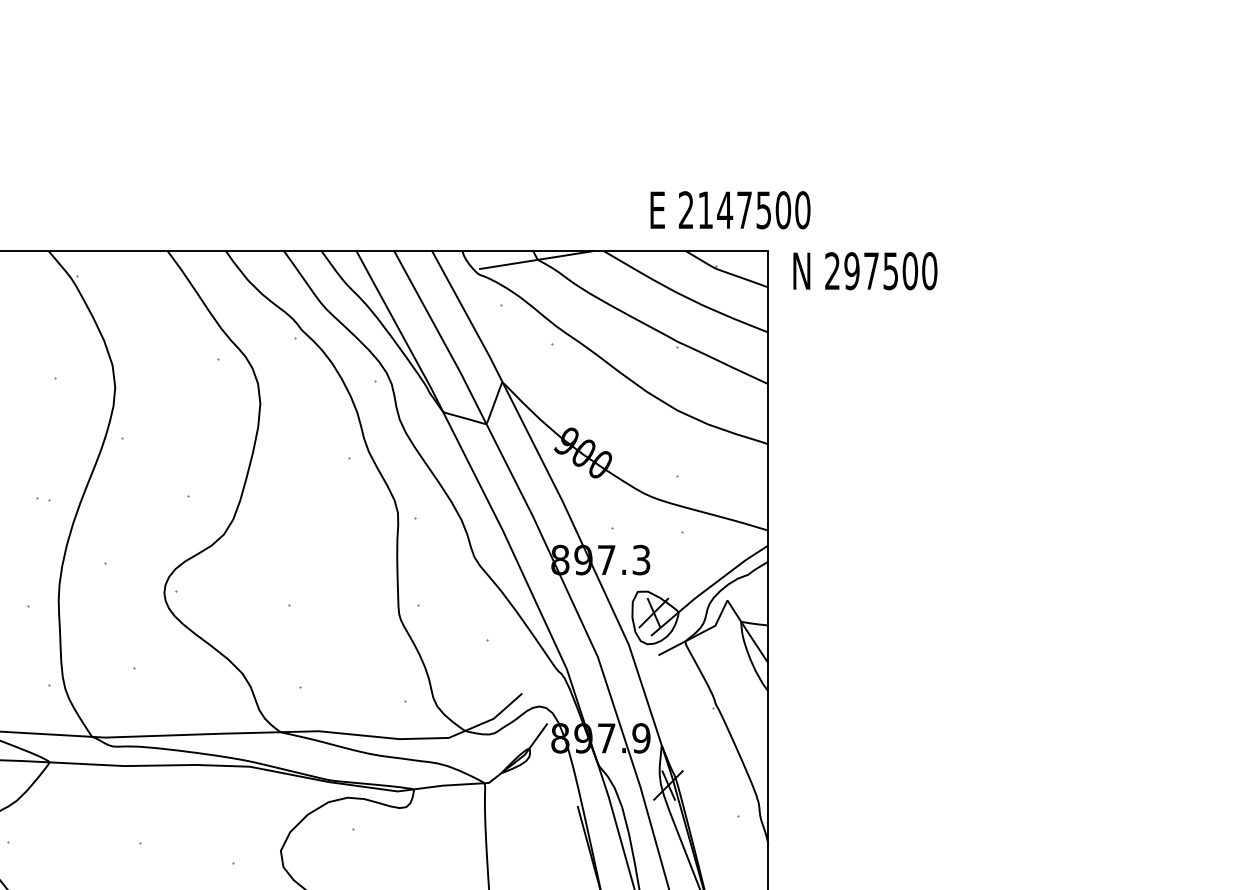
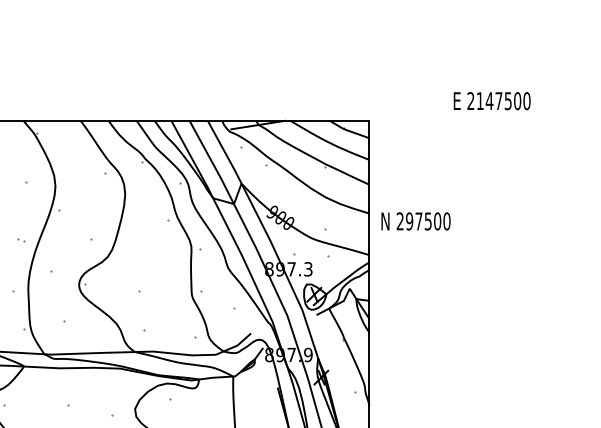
text: (729, 210) -> (491, 101), moved
text: (864, 271) -> (415, 221), moved

